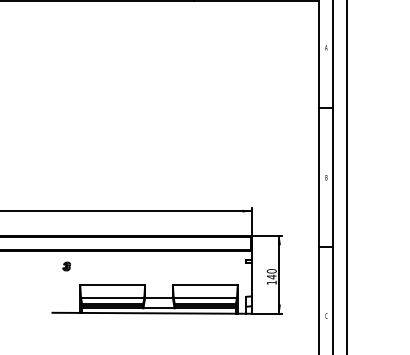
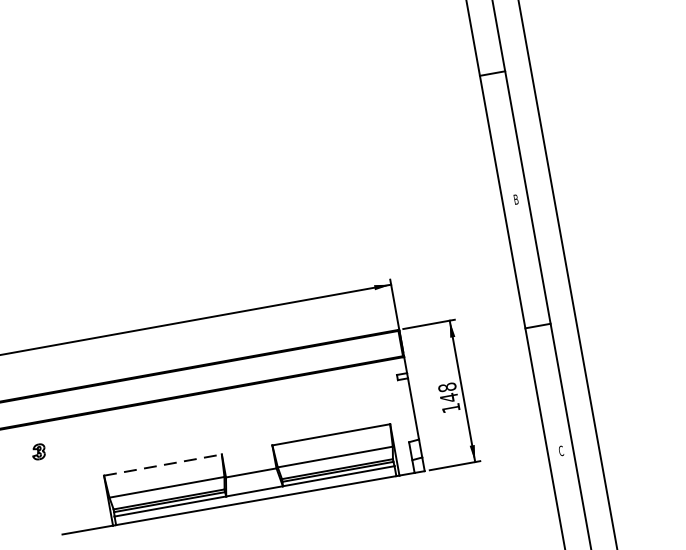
part: (66, 266) -> (38, 452), moved
text: (271, 271) -> (446, 387), 140 -> 148
line: (113, 285) -> (164, 464), solid -> dashed

